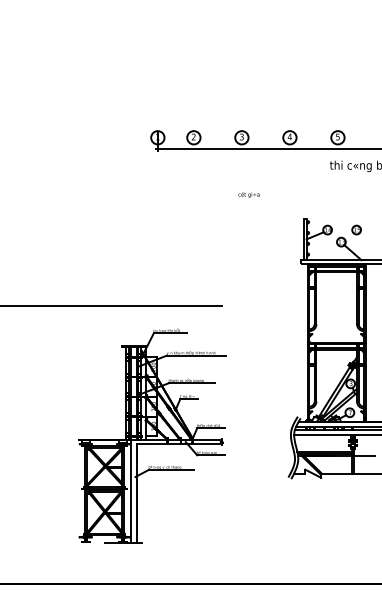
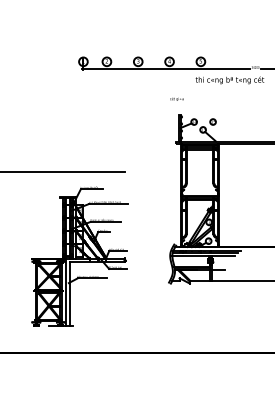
text: (248, 193) -> (176, 98), moved

